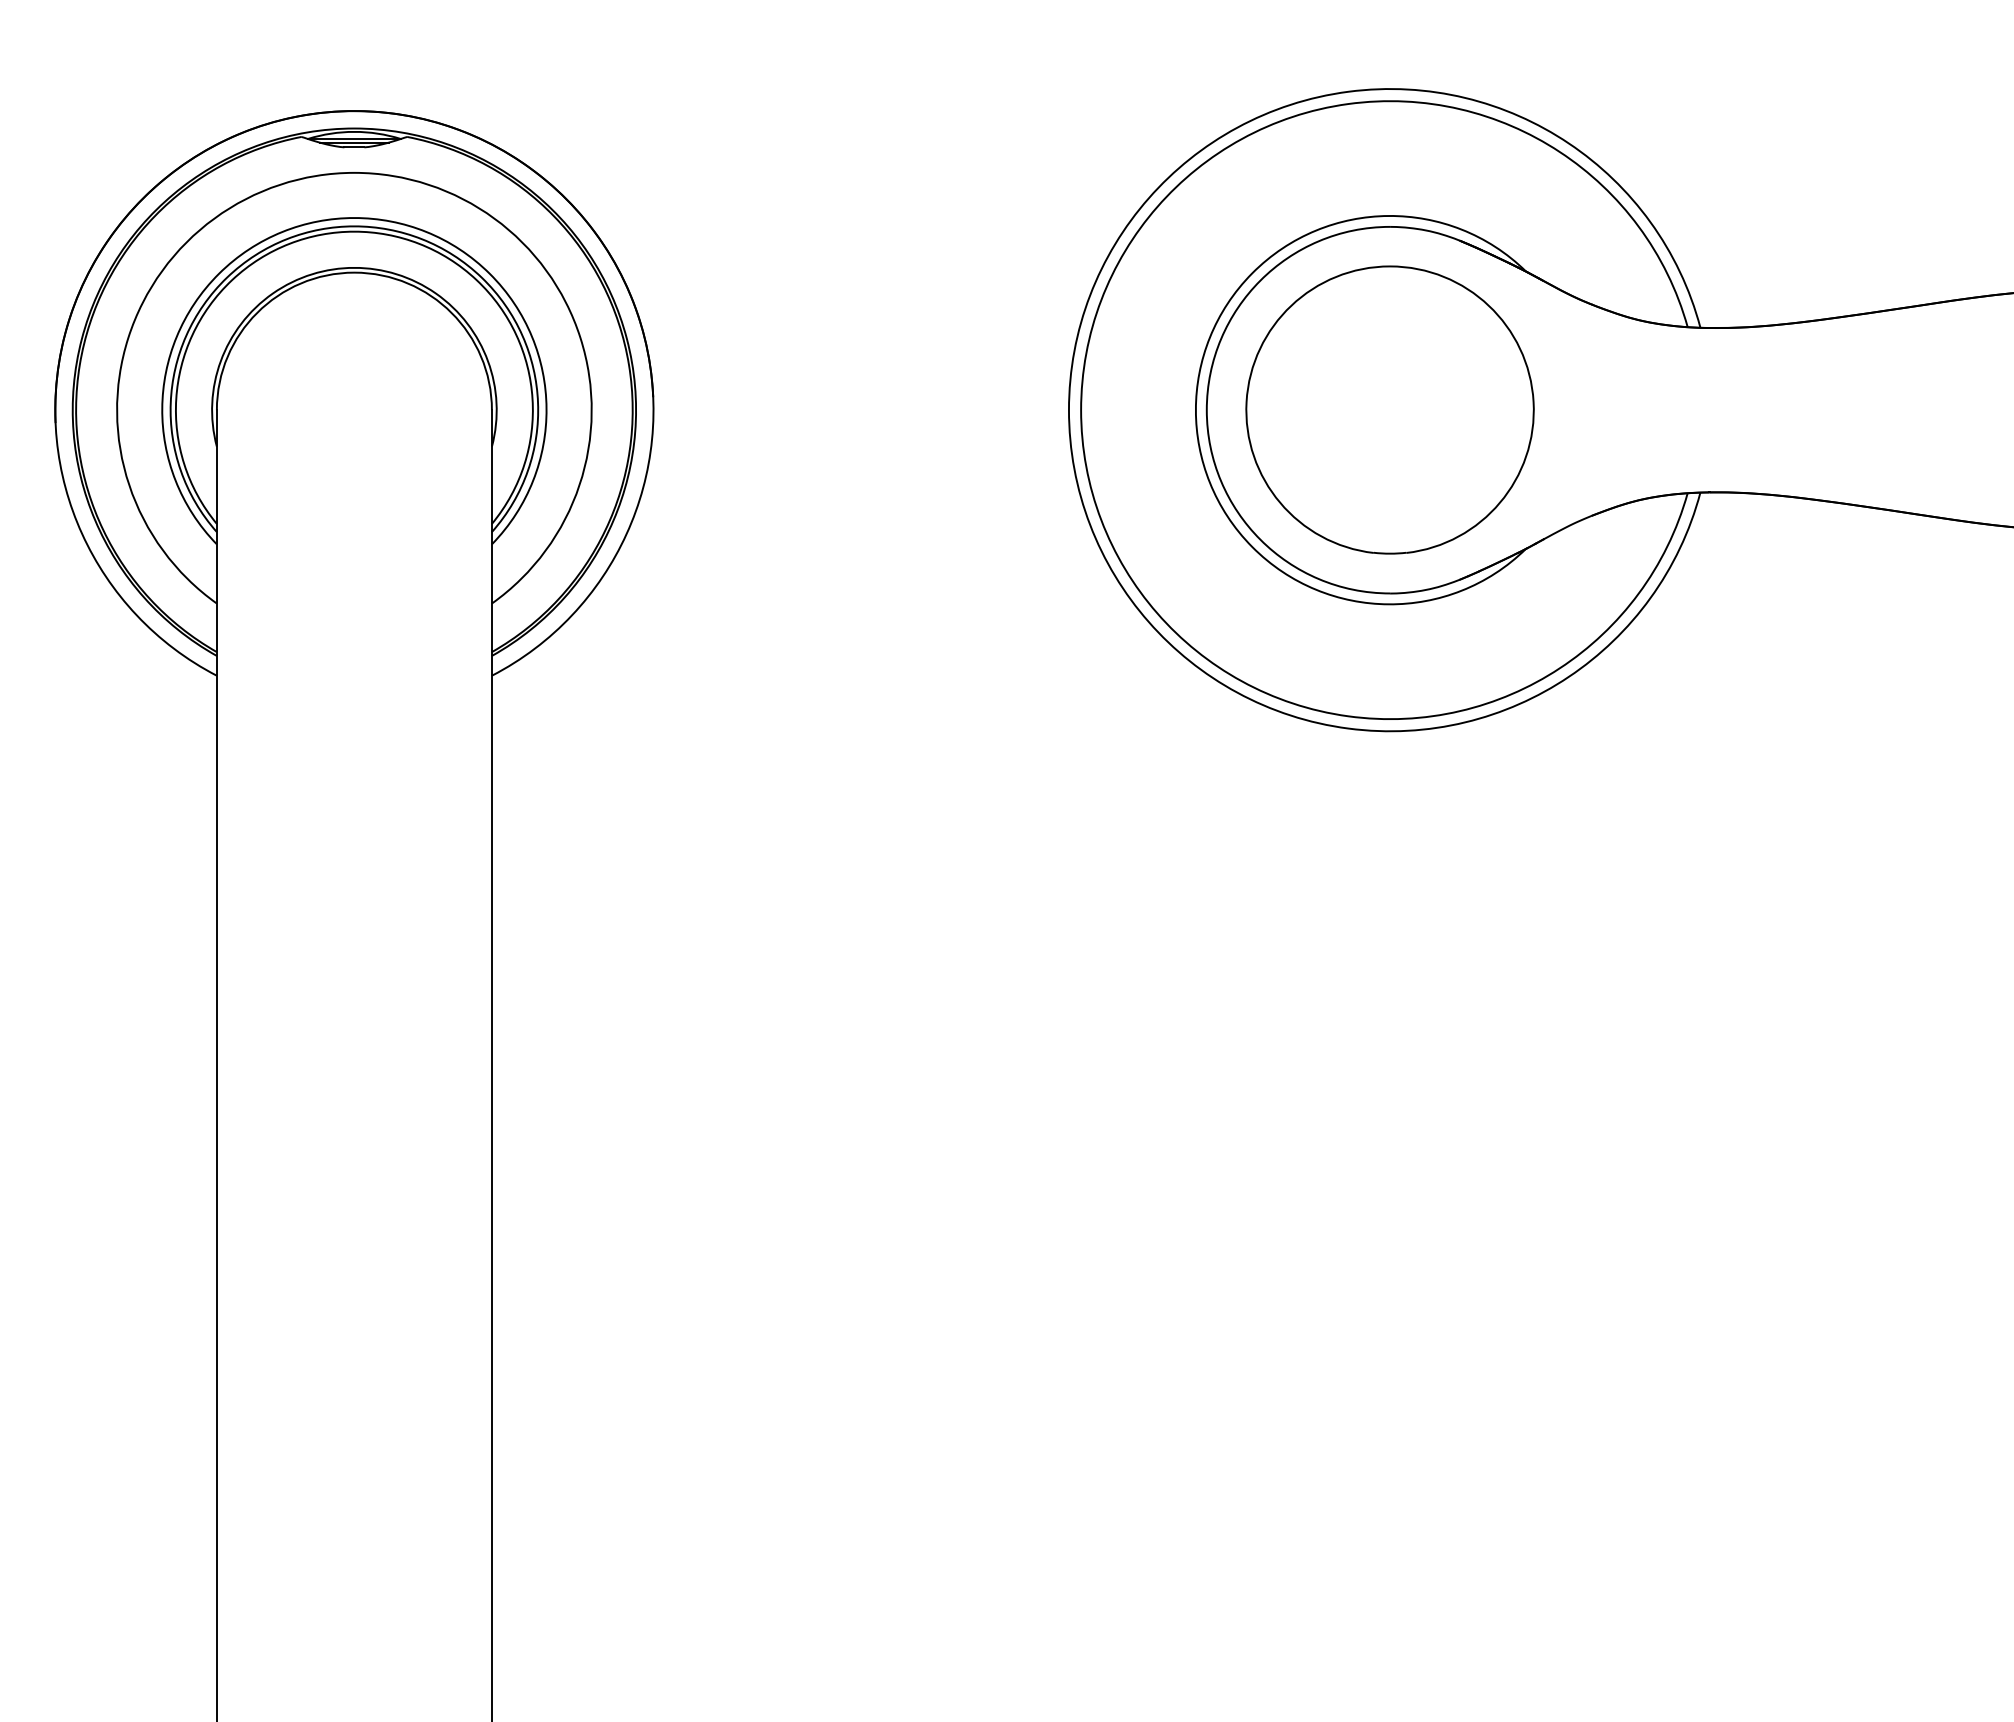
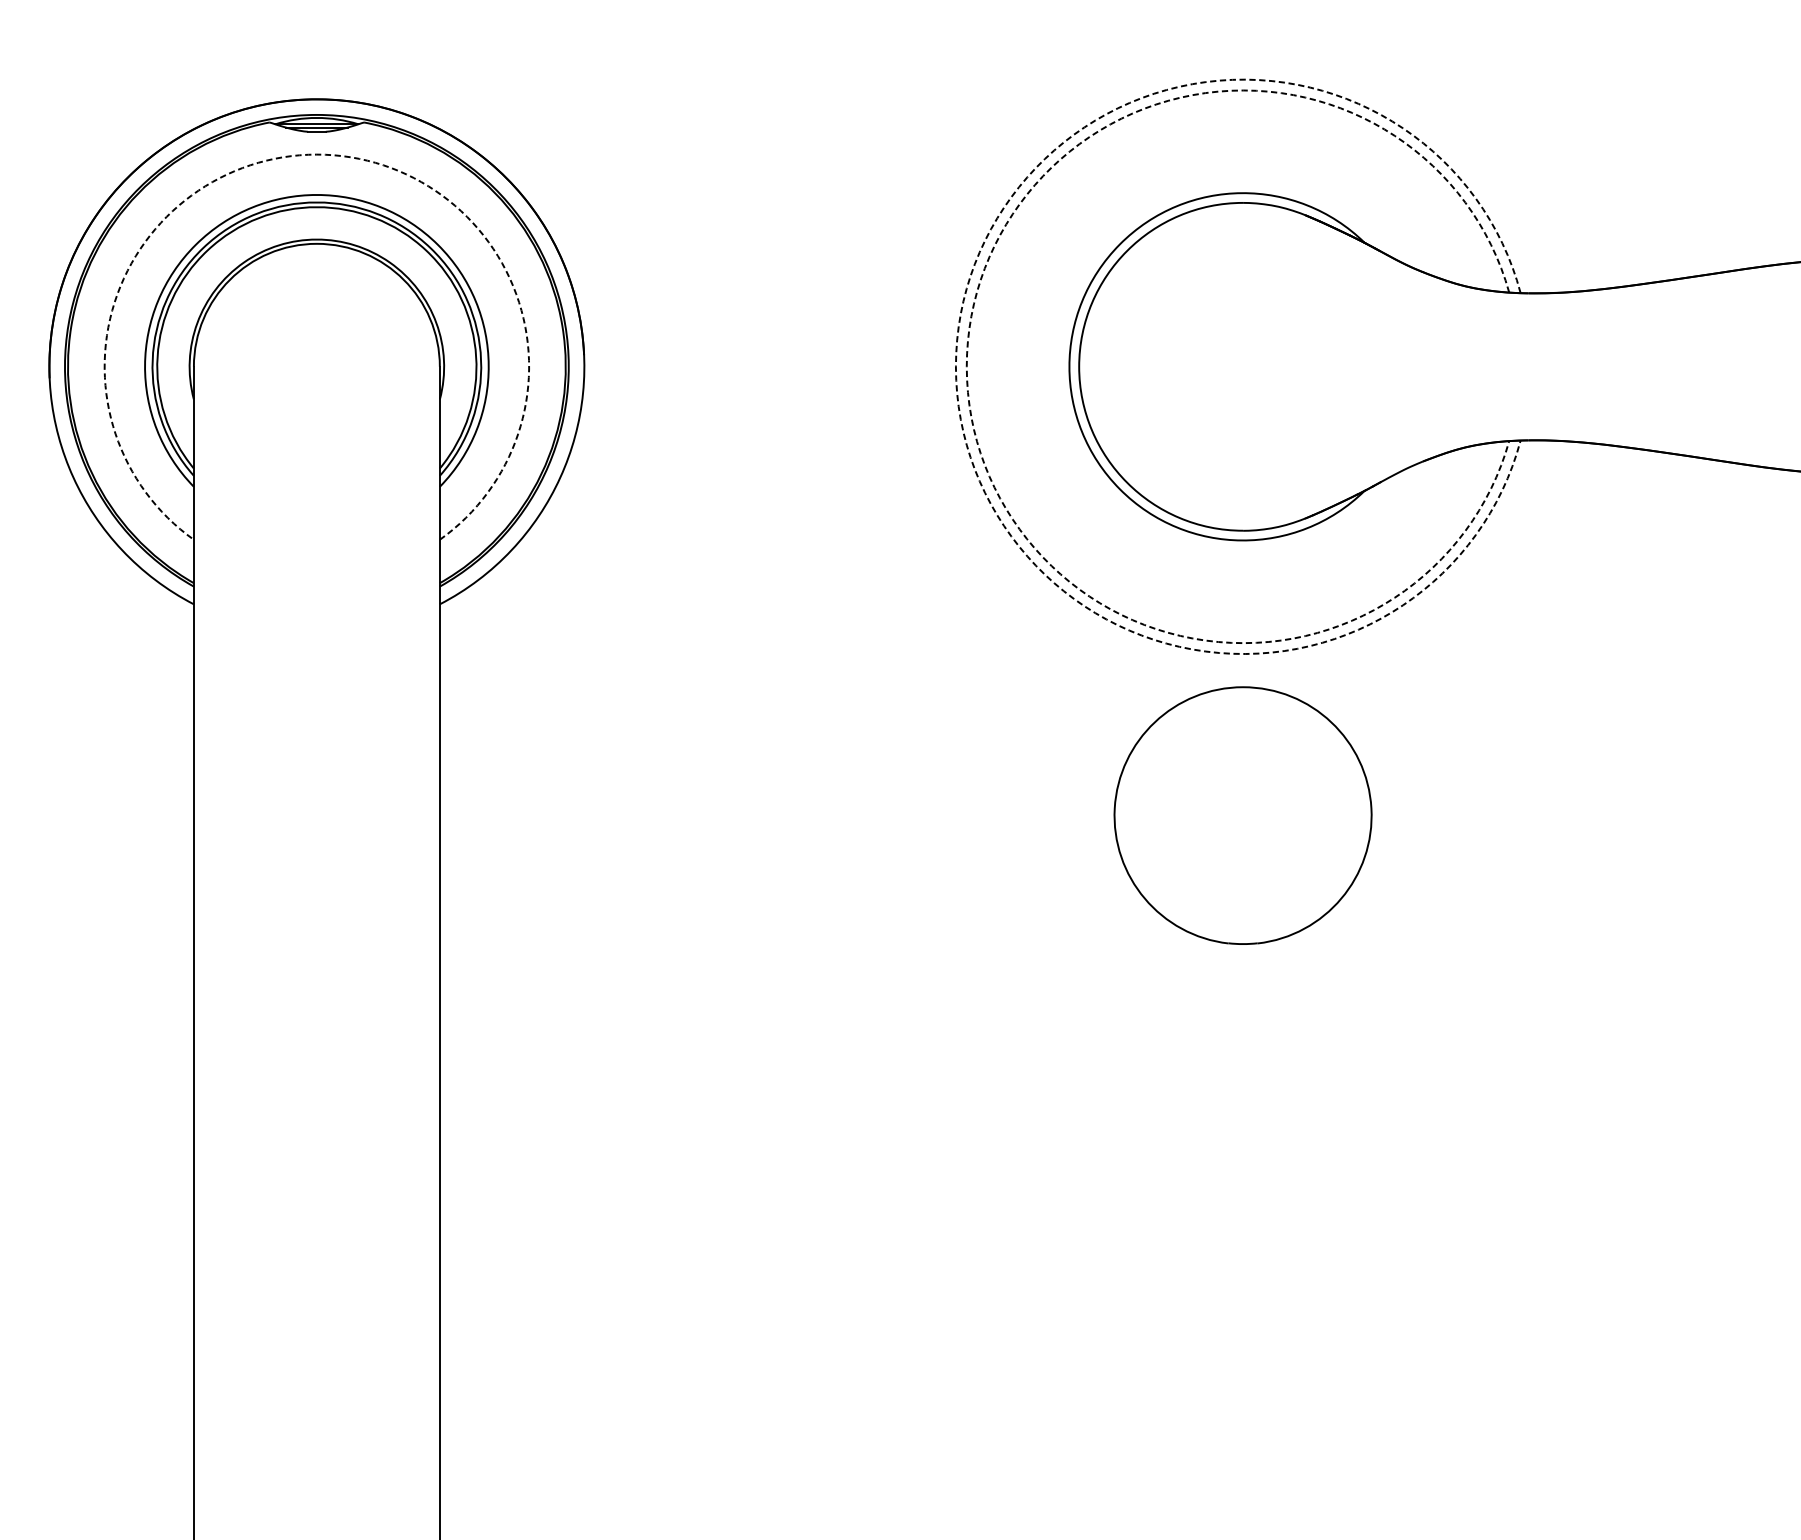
arc: (354, 172) -> (316, 154), solid -> dashed
part: (1389, 409) -> (1242, 815), moved
arc: (1068, 410) -> (955, 367), solid -> dashed
arc: (1081, 410) -> (967, 367), solid -> dashed

